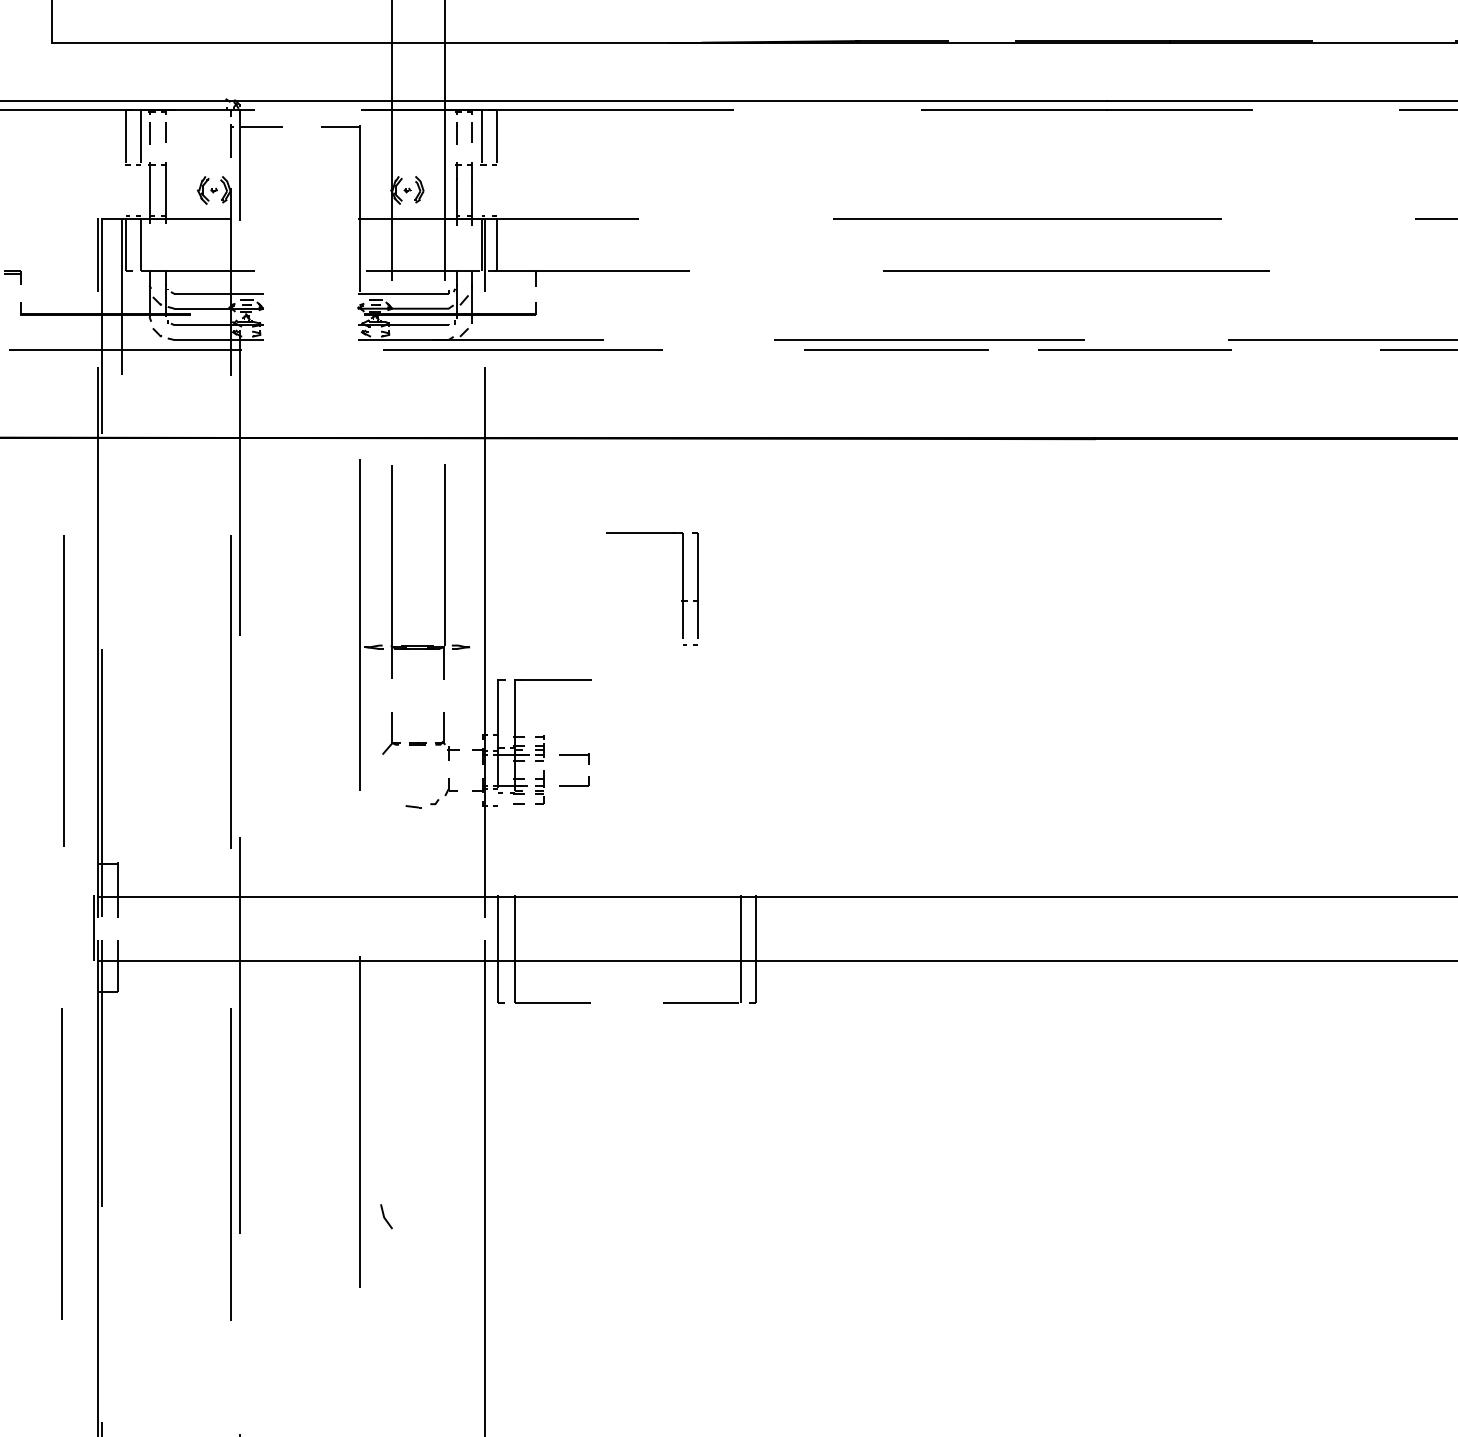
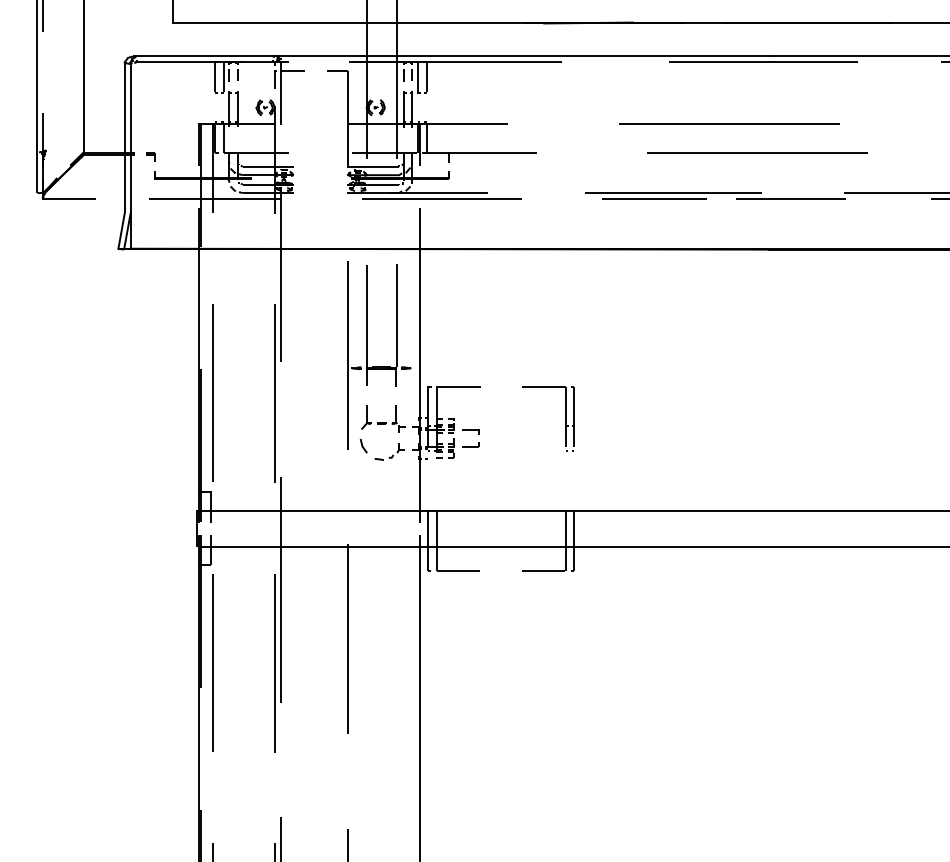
part: (682, 587) -> (565, 418), moved
line: (63, 689) -> (212, 392), moved
line: (61, 1163) -> (212, 662), moved
line: (385, 1217) -> (363, 446), moved

